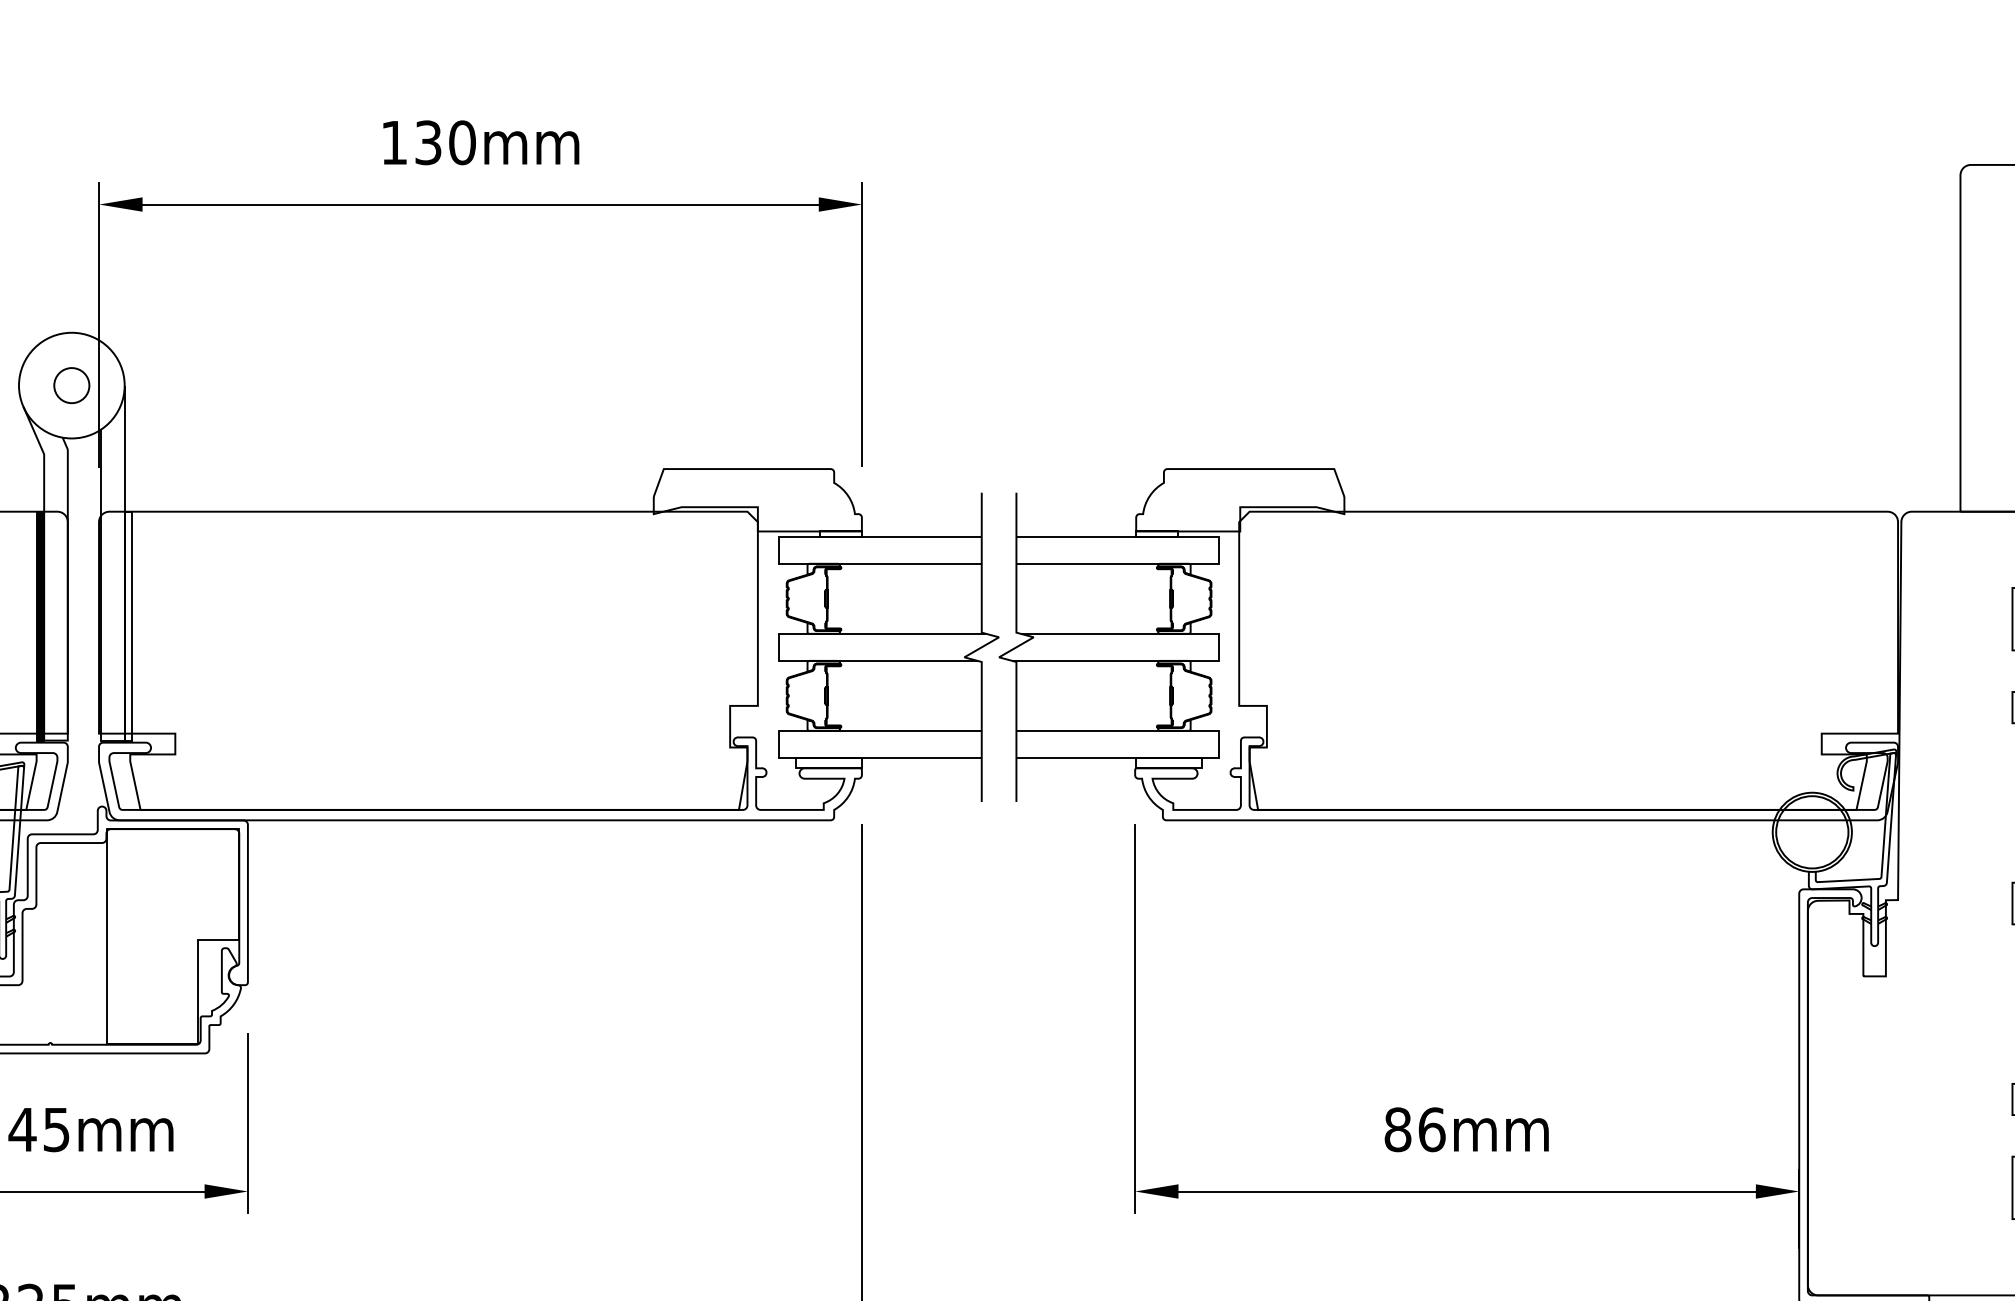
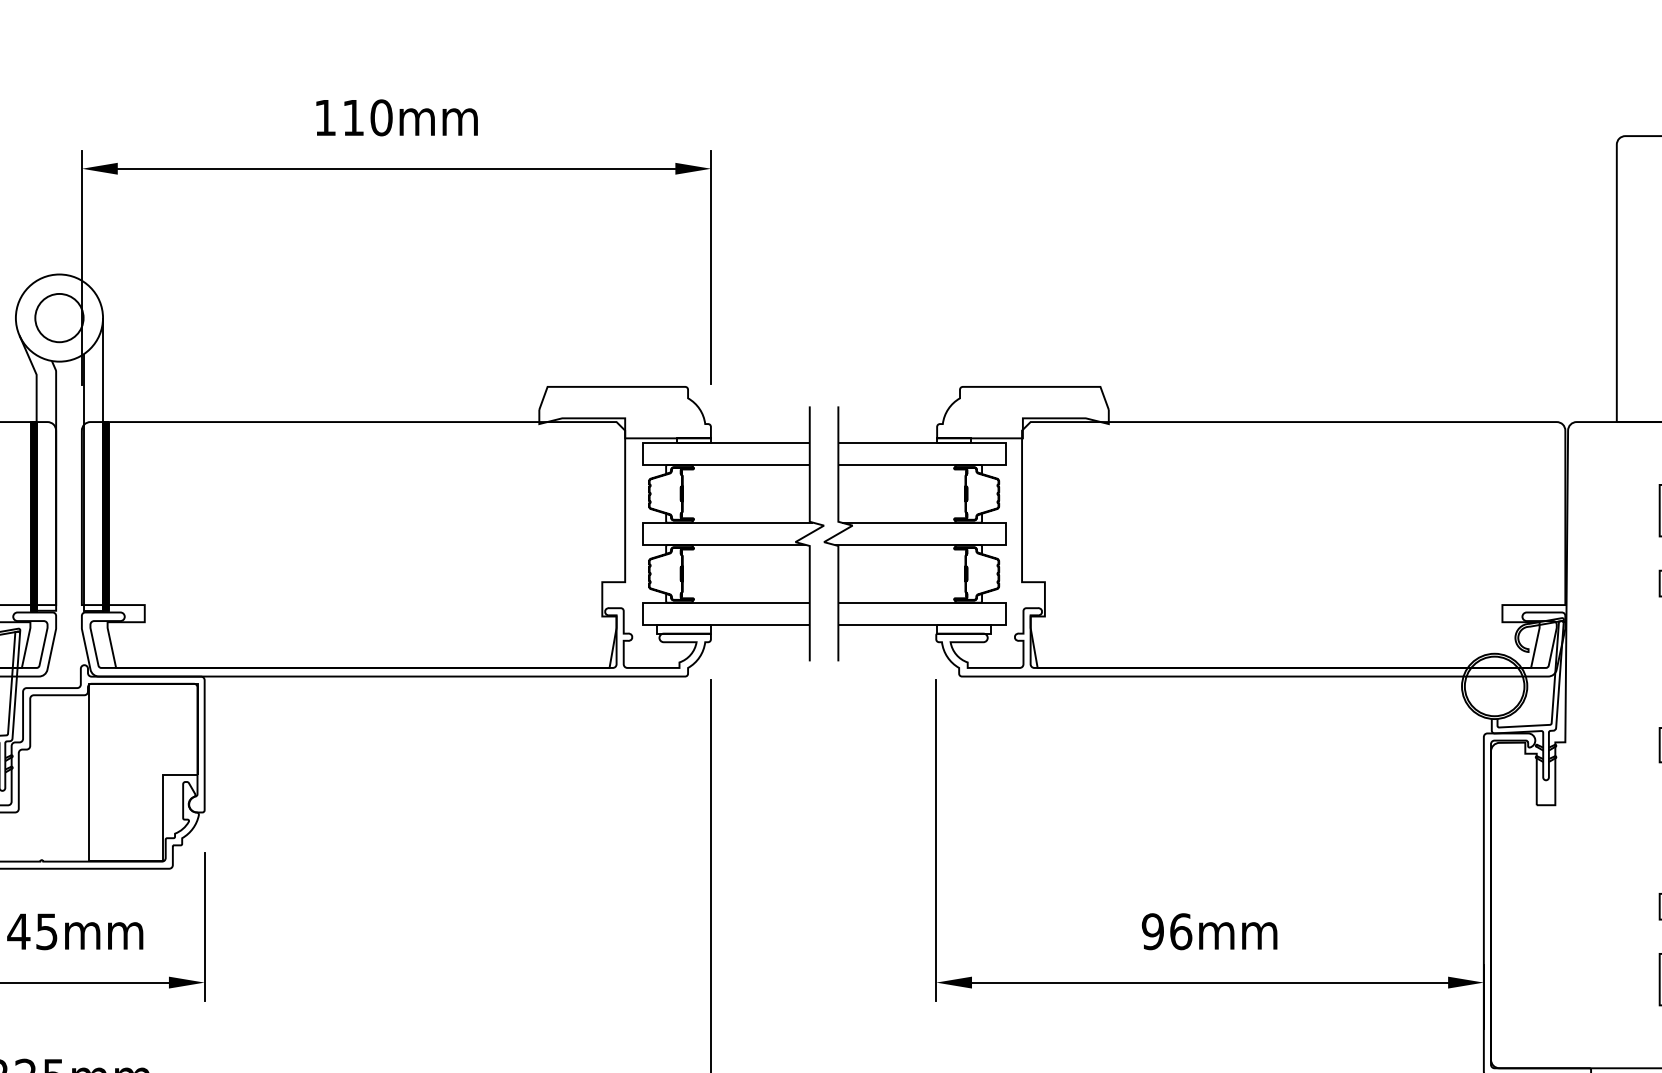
text: (428, 142) -> (353, 117), 130mm -> 110mm
circle: (71, 385) -> (59, 317), size x1.67
hatch: (127, 625) -> (105, 515), added
text: (1397, 1129) -> (1152, 931), 86mm -> 96mm

